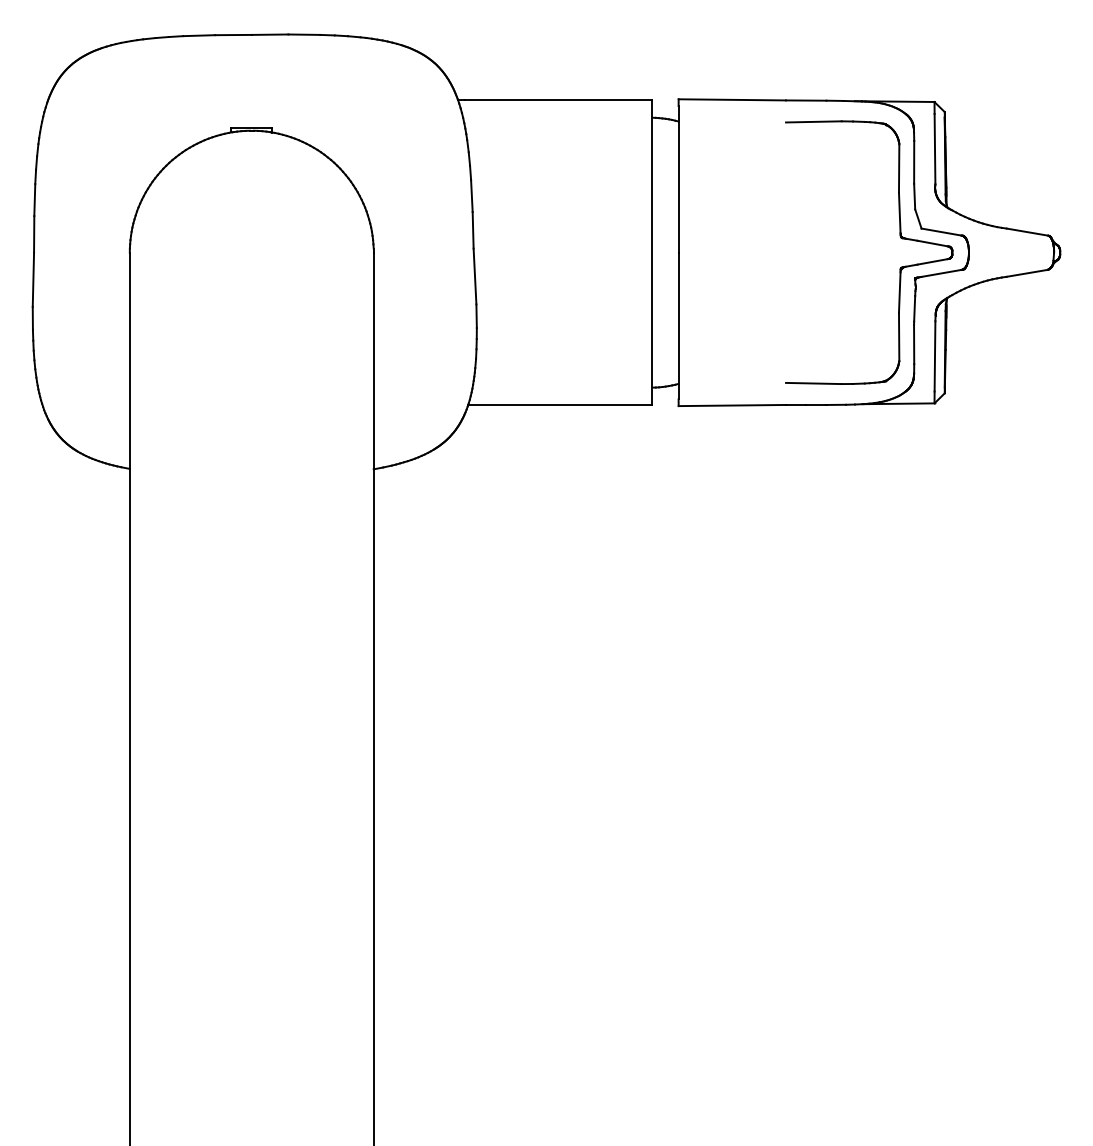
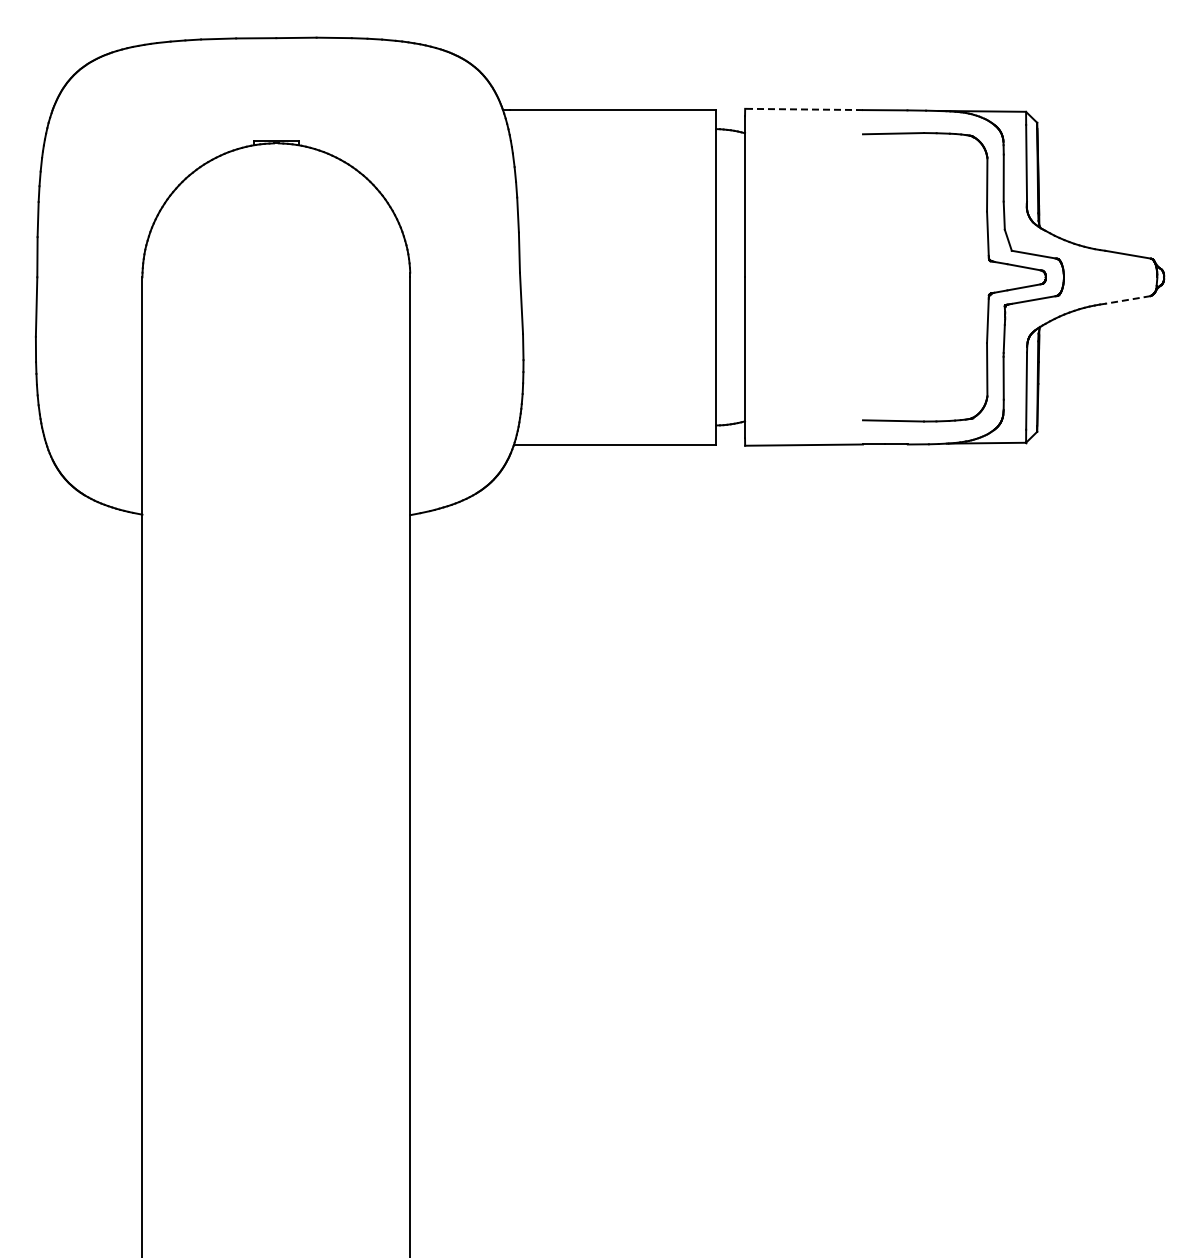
line: (732, 99) -> (804, 109), solid -> dashed
line: (1026, 272) -> (1127, 299), solid -> dashed

